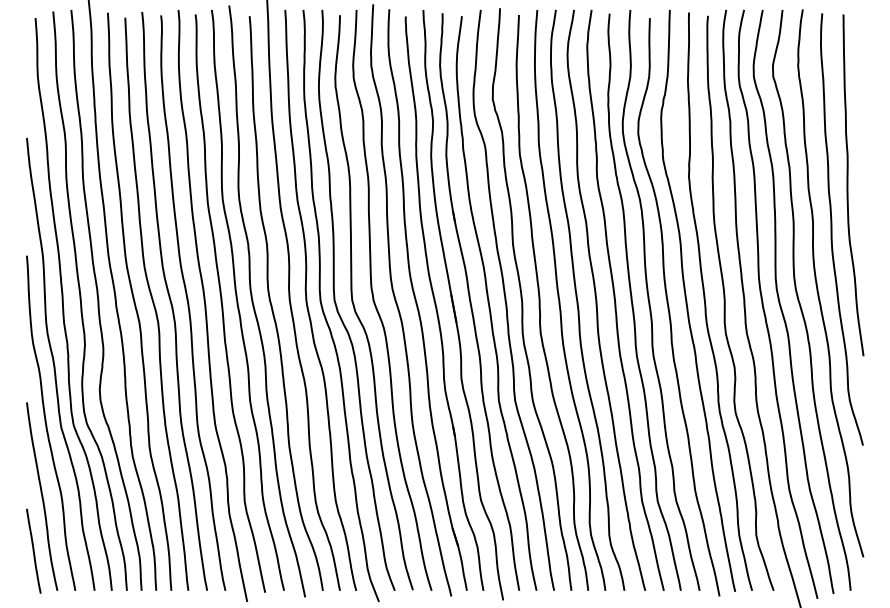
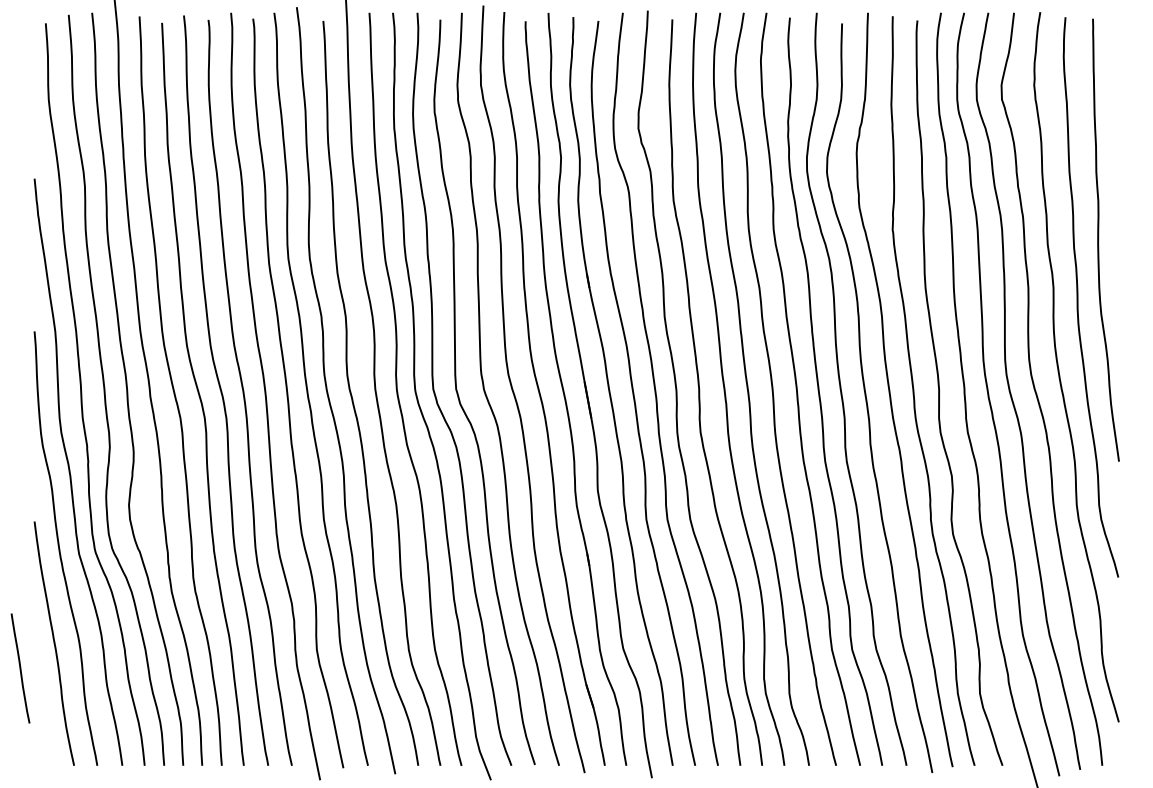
line: (33, 551) -> (20, 668), moved

